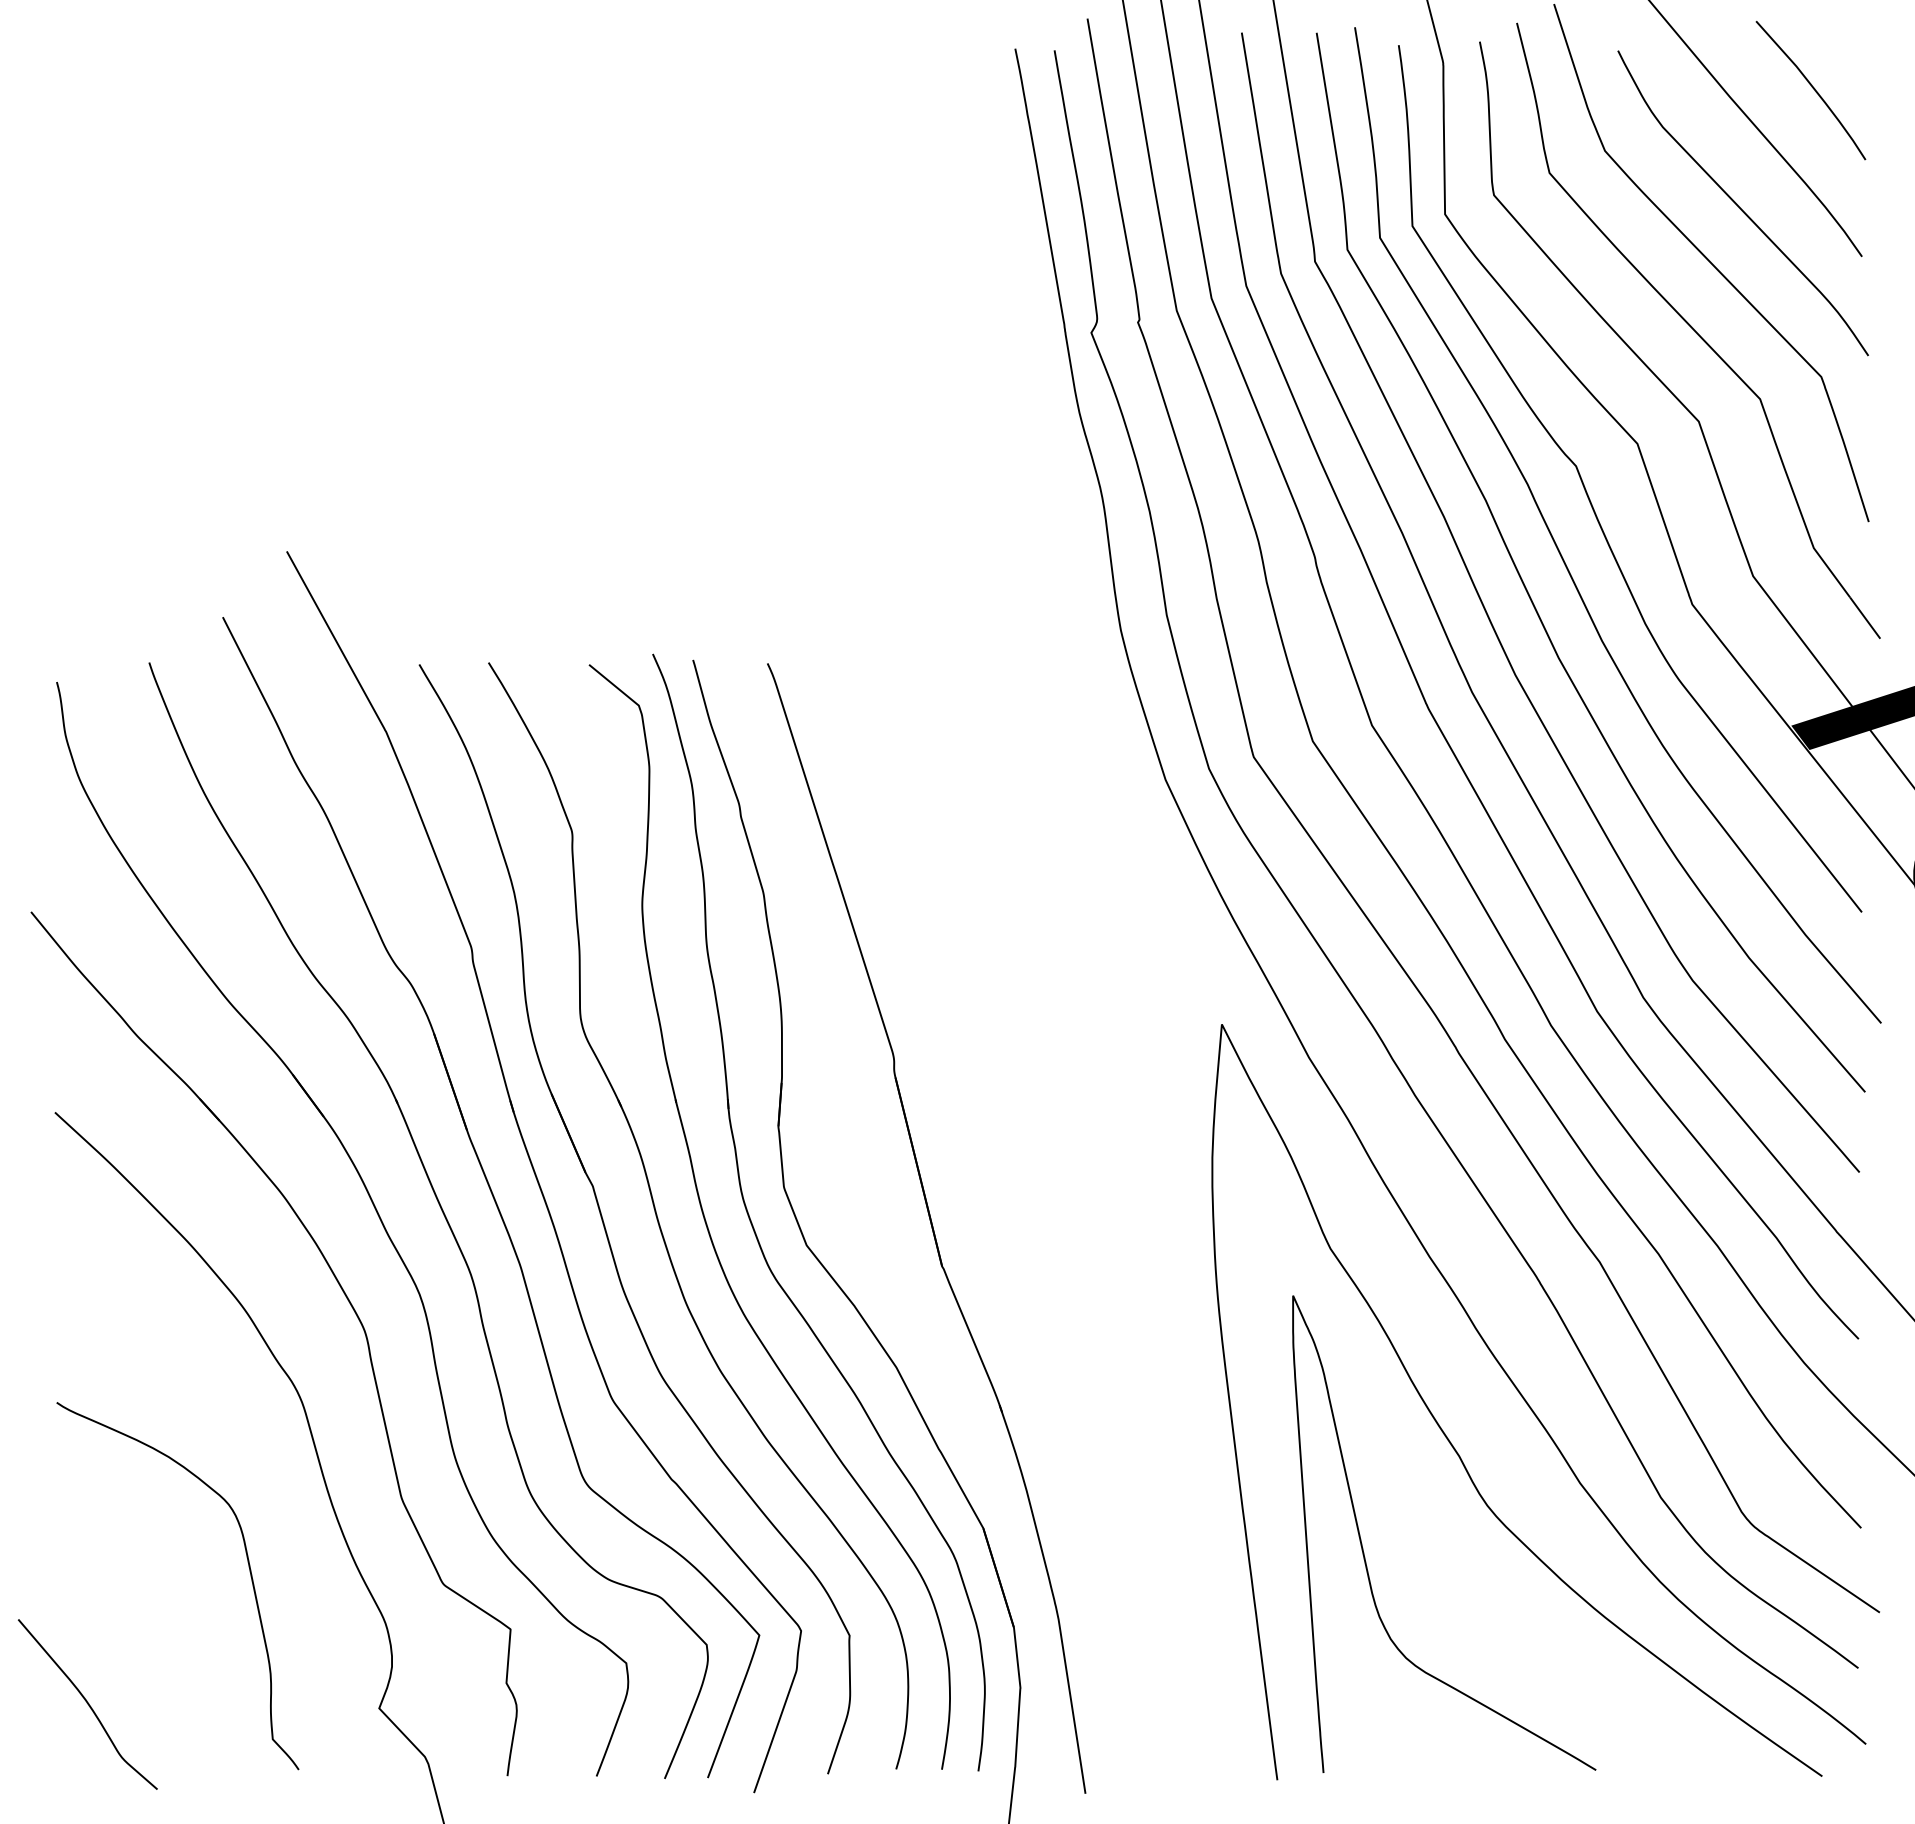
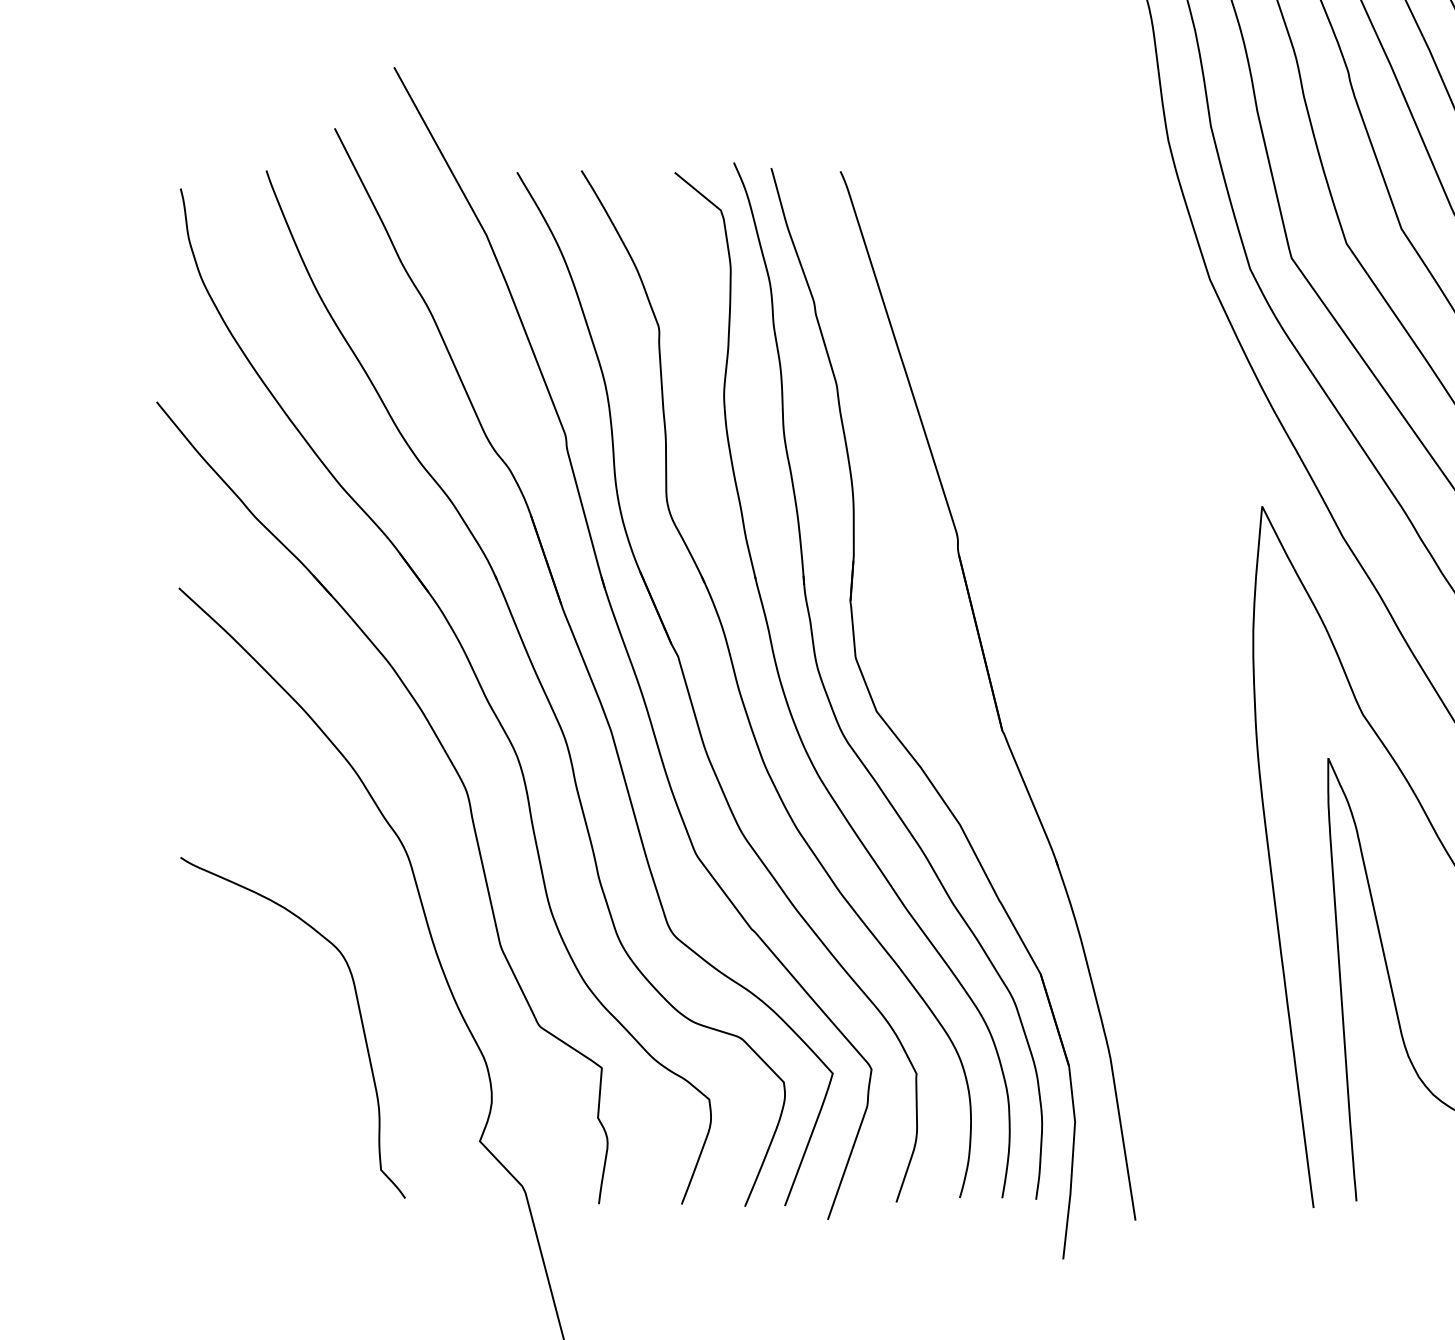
curve: (87, 1704) -> (209, 1137), removed

